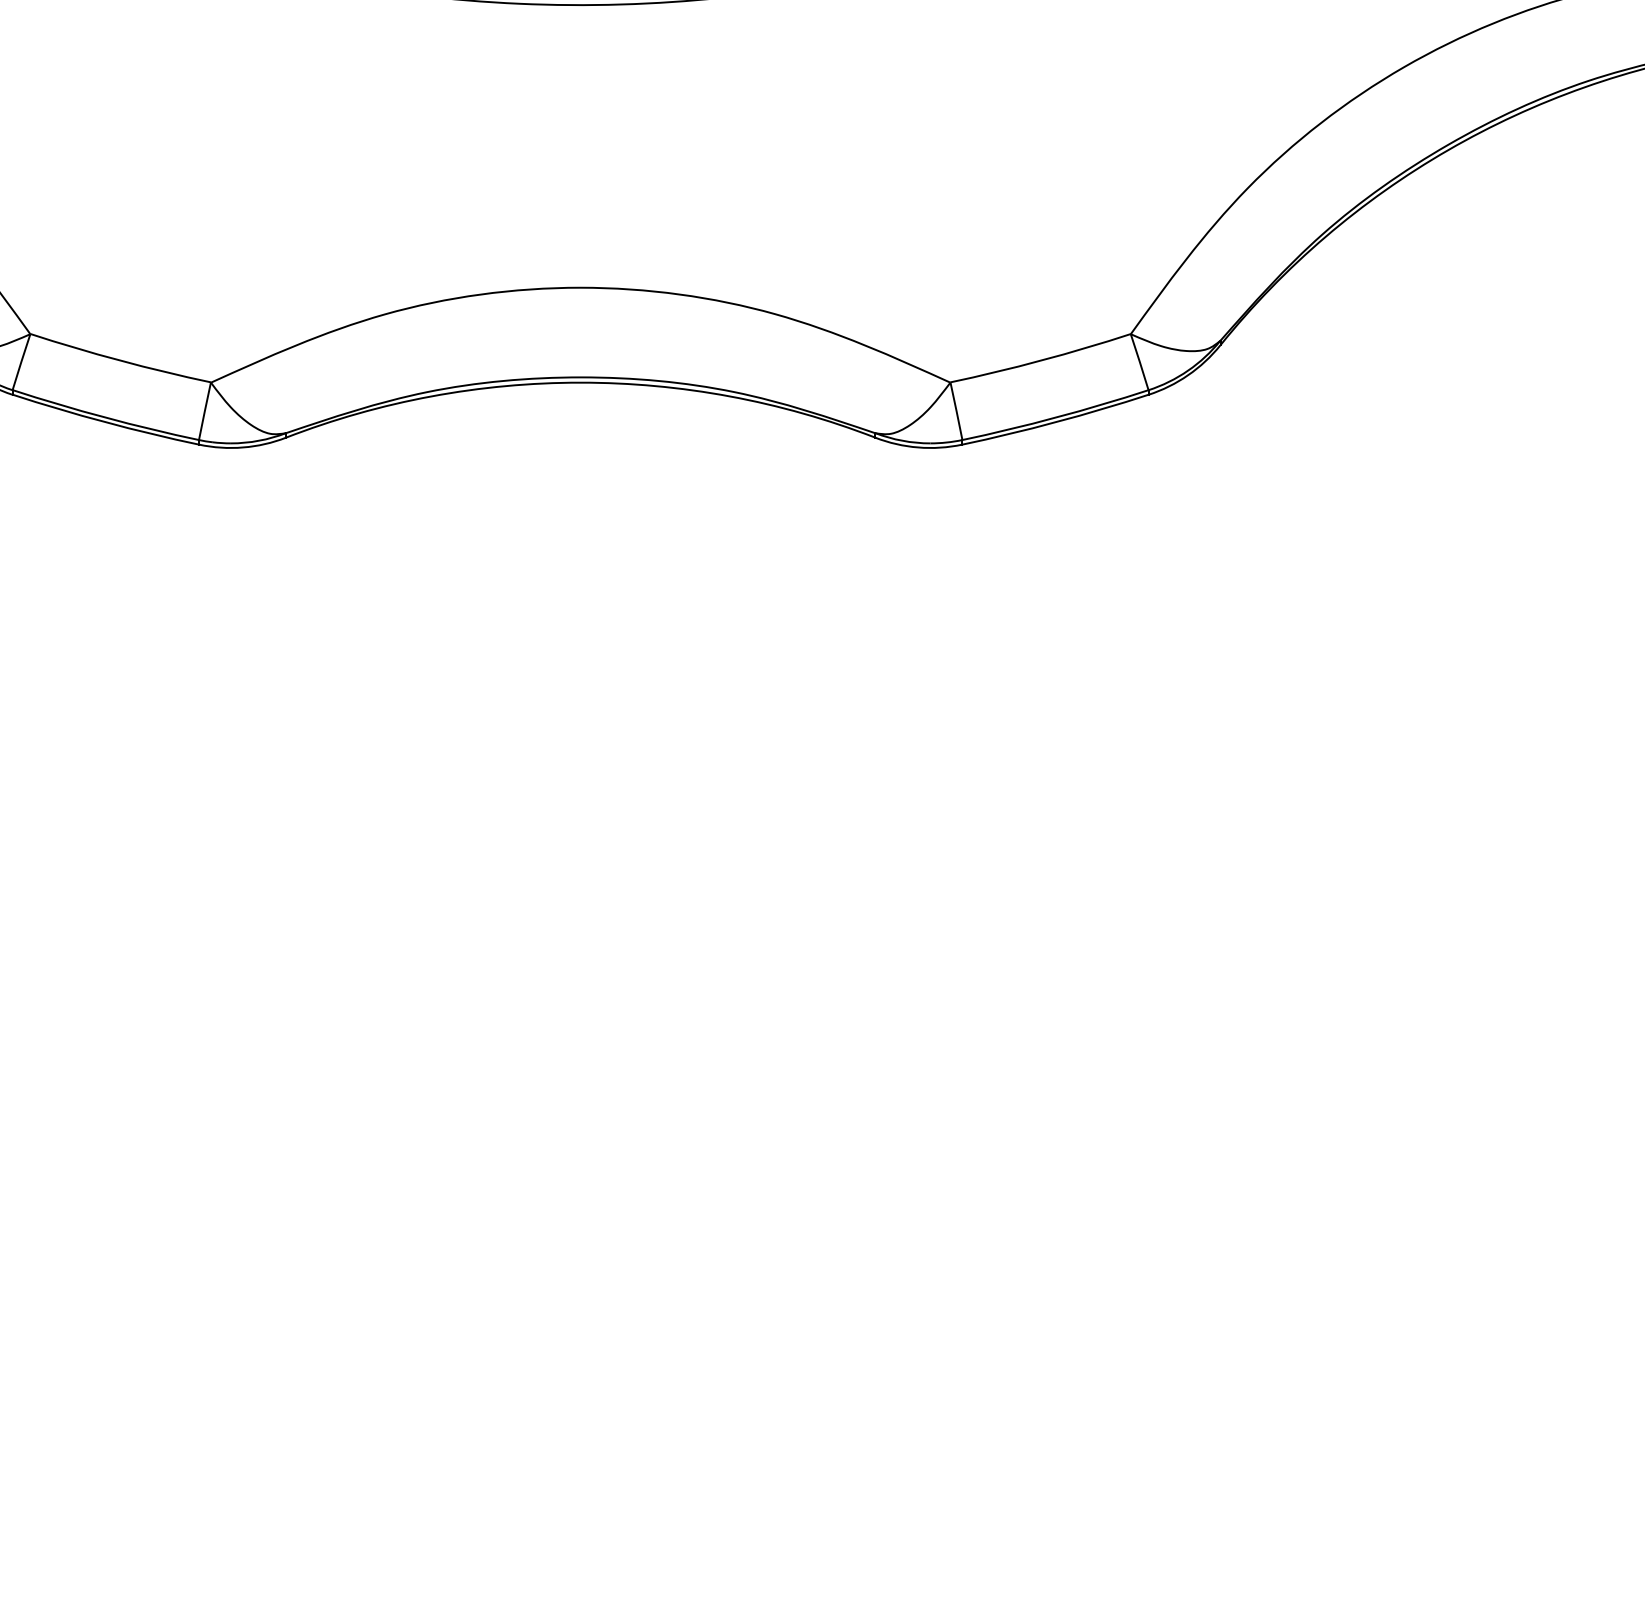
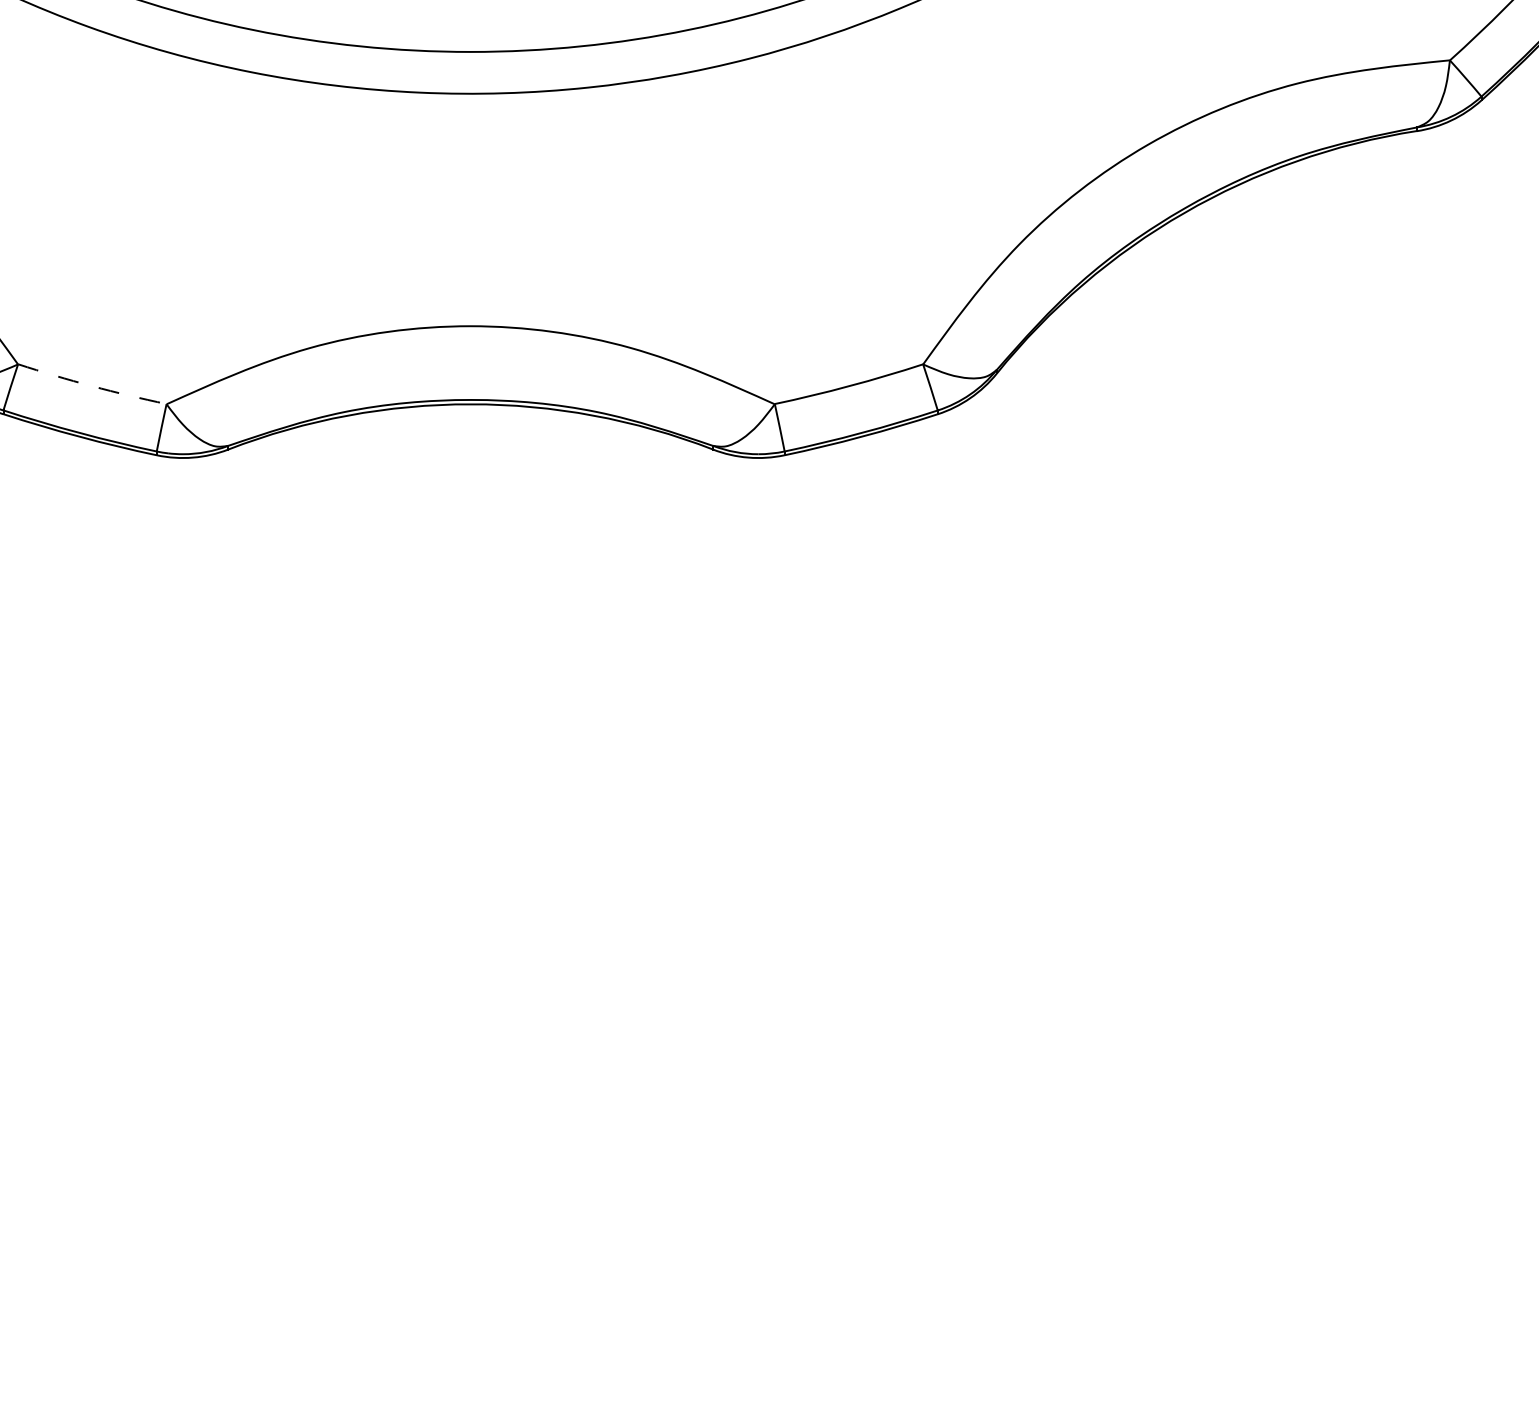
arc: (119, 361) -> (91, 386), solid -> dashed

